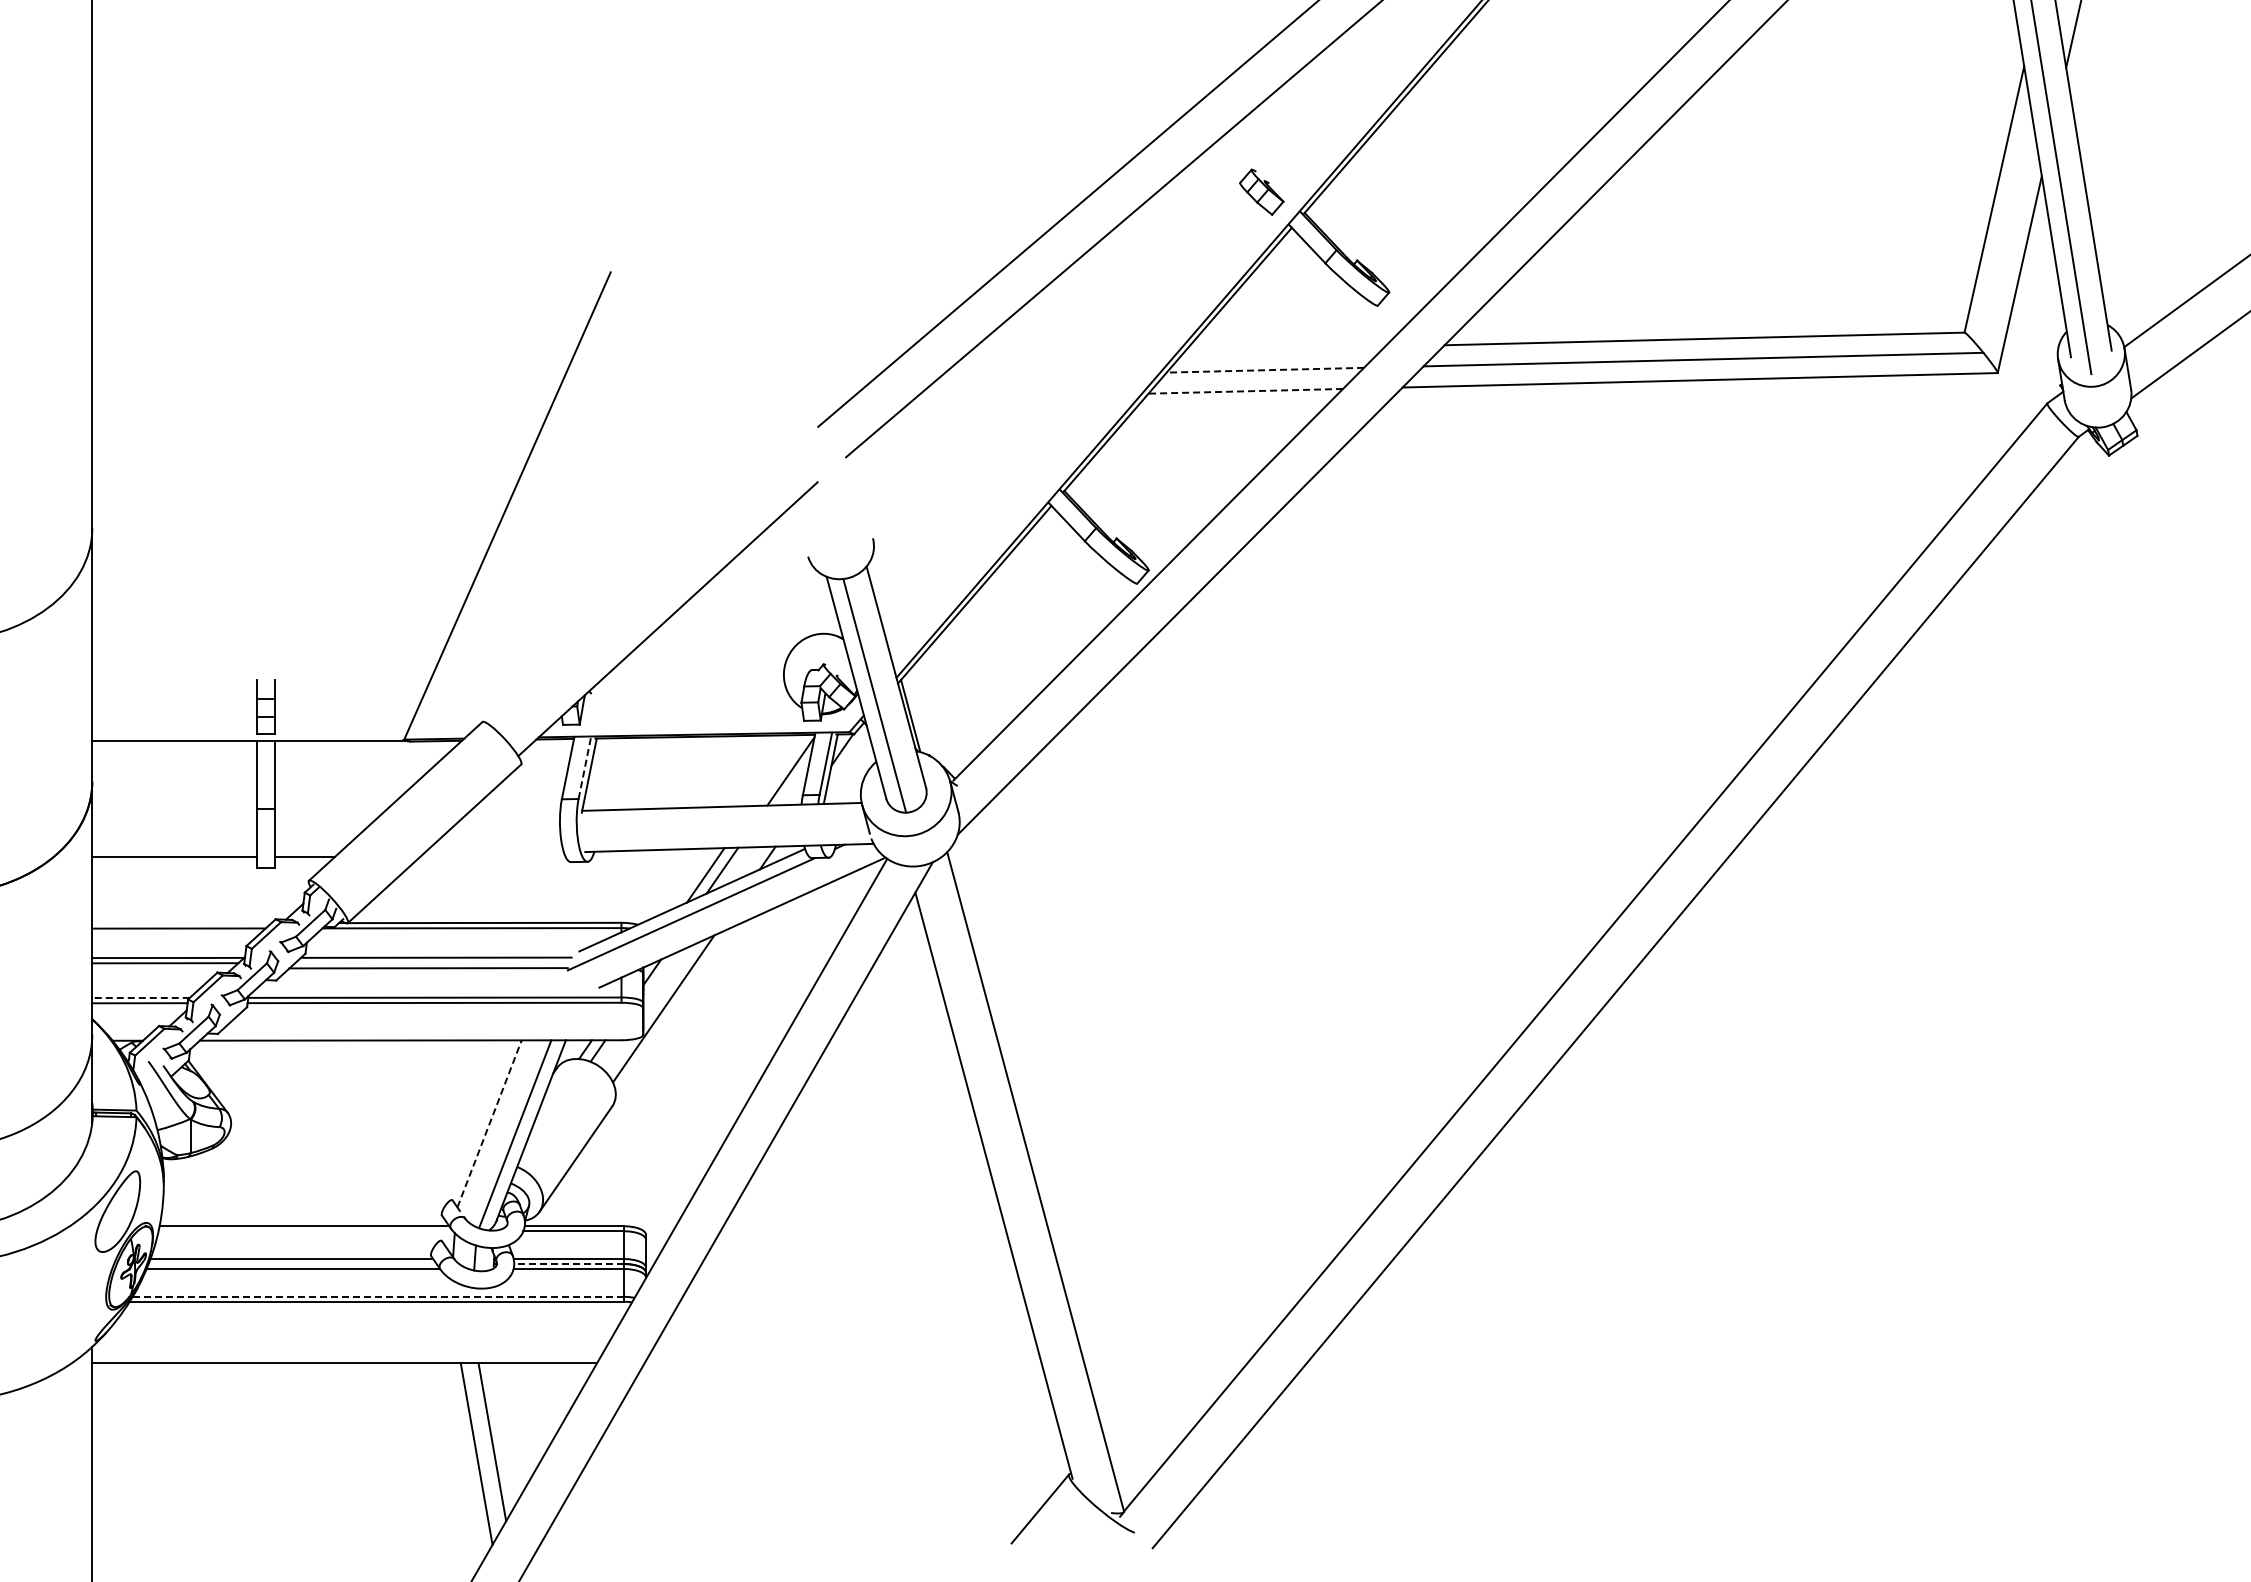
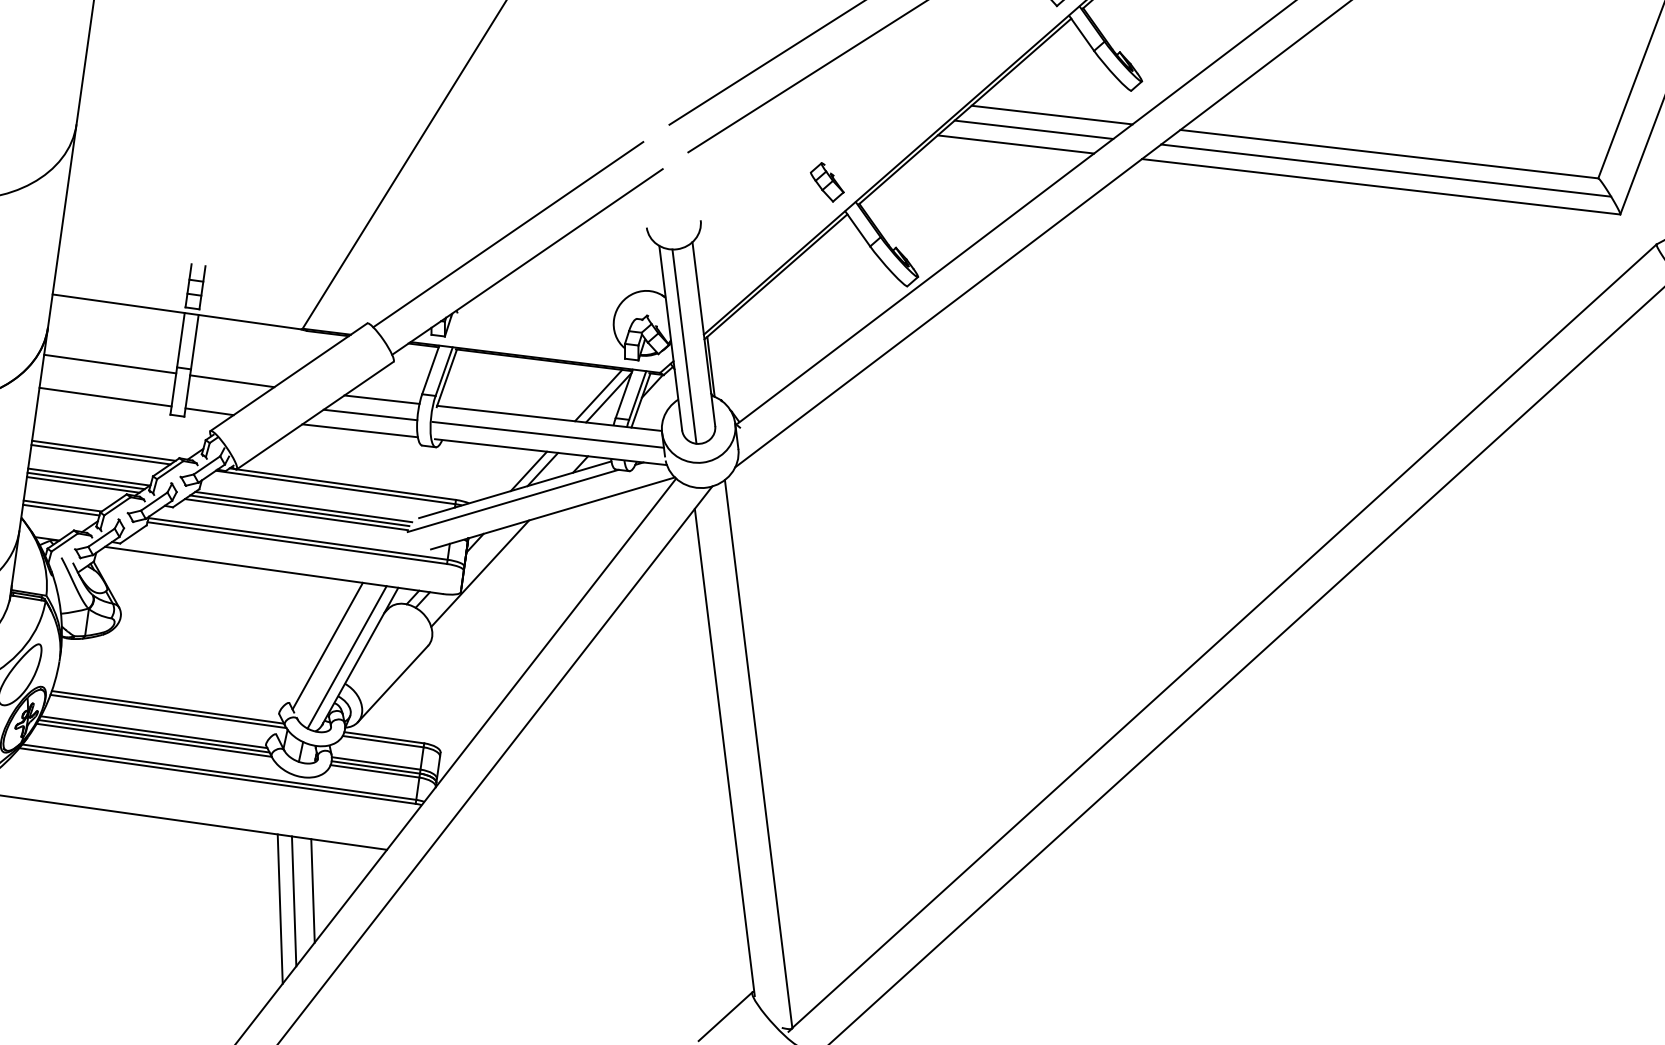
line: (1284, 348) -> (1051, 114), added
line: (1265, 370) -> (1034, 130), dashed -> solid
line: (1245, 391) -> (1015, 144), dashed -> solid
part: (1021, 469) -> (827, 181), added
line: (639, 588) -> (508, 234), added
line: (584, 767) -> (443, 371), dashed -> solid
line: (777, 770) -> (598, 395), added
line: (513, 812) -> (381, 399), added
line: (174, 816) -> (109, 364), added
line: (326, 816) -> (231, 381), added
line: (723, 827) -> (548, 435), added
line: (501, 833) -> (369, 414), added
line: (491, 854) -> (359, 430), added
line: (181, 923) -> (103, 450), added
line: (431, 962) -> (299, 510), added
line: (162, 968) -> (83, 484), added
line: (141, 997) -> (63, 505), dashed -> solid
line: (489, 1123) -> (327, 645), dashed -> solid
line: (305, 1231) -> (168, 711), added
line: (292, 1264) -> (154, 736), added
line: (568, 1264) -> (375, 767), dashed -> solid
line: (378, 1296) -> (219, 771), dashed -> solid
line: (513, 1426) -> (312, 891), added

